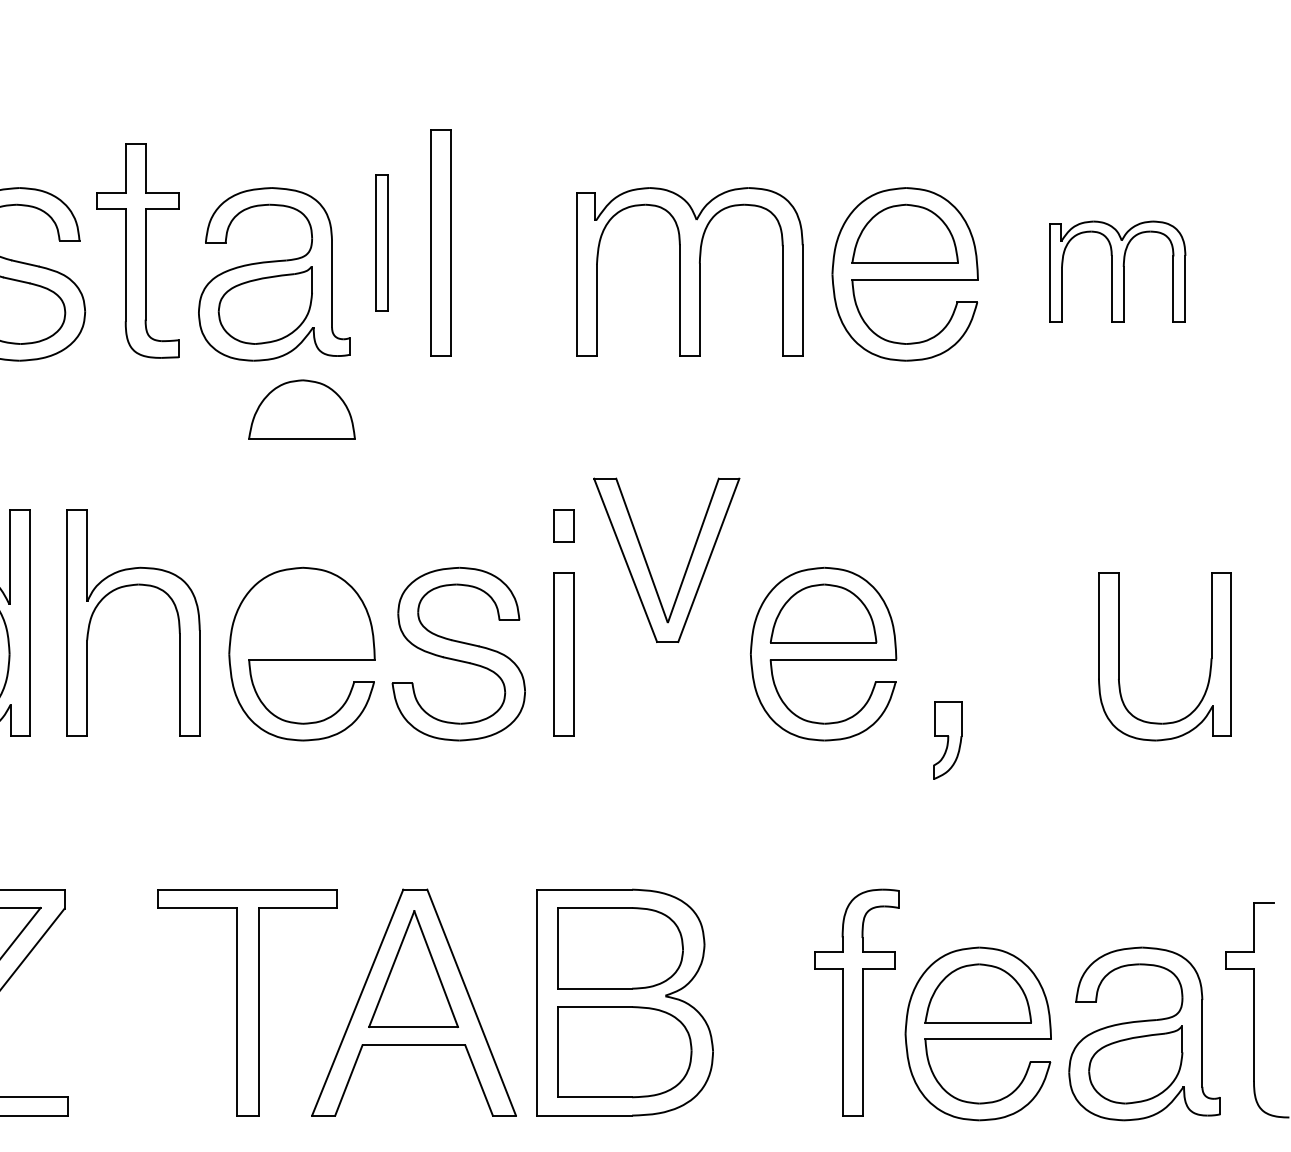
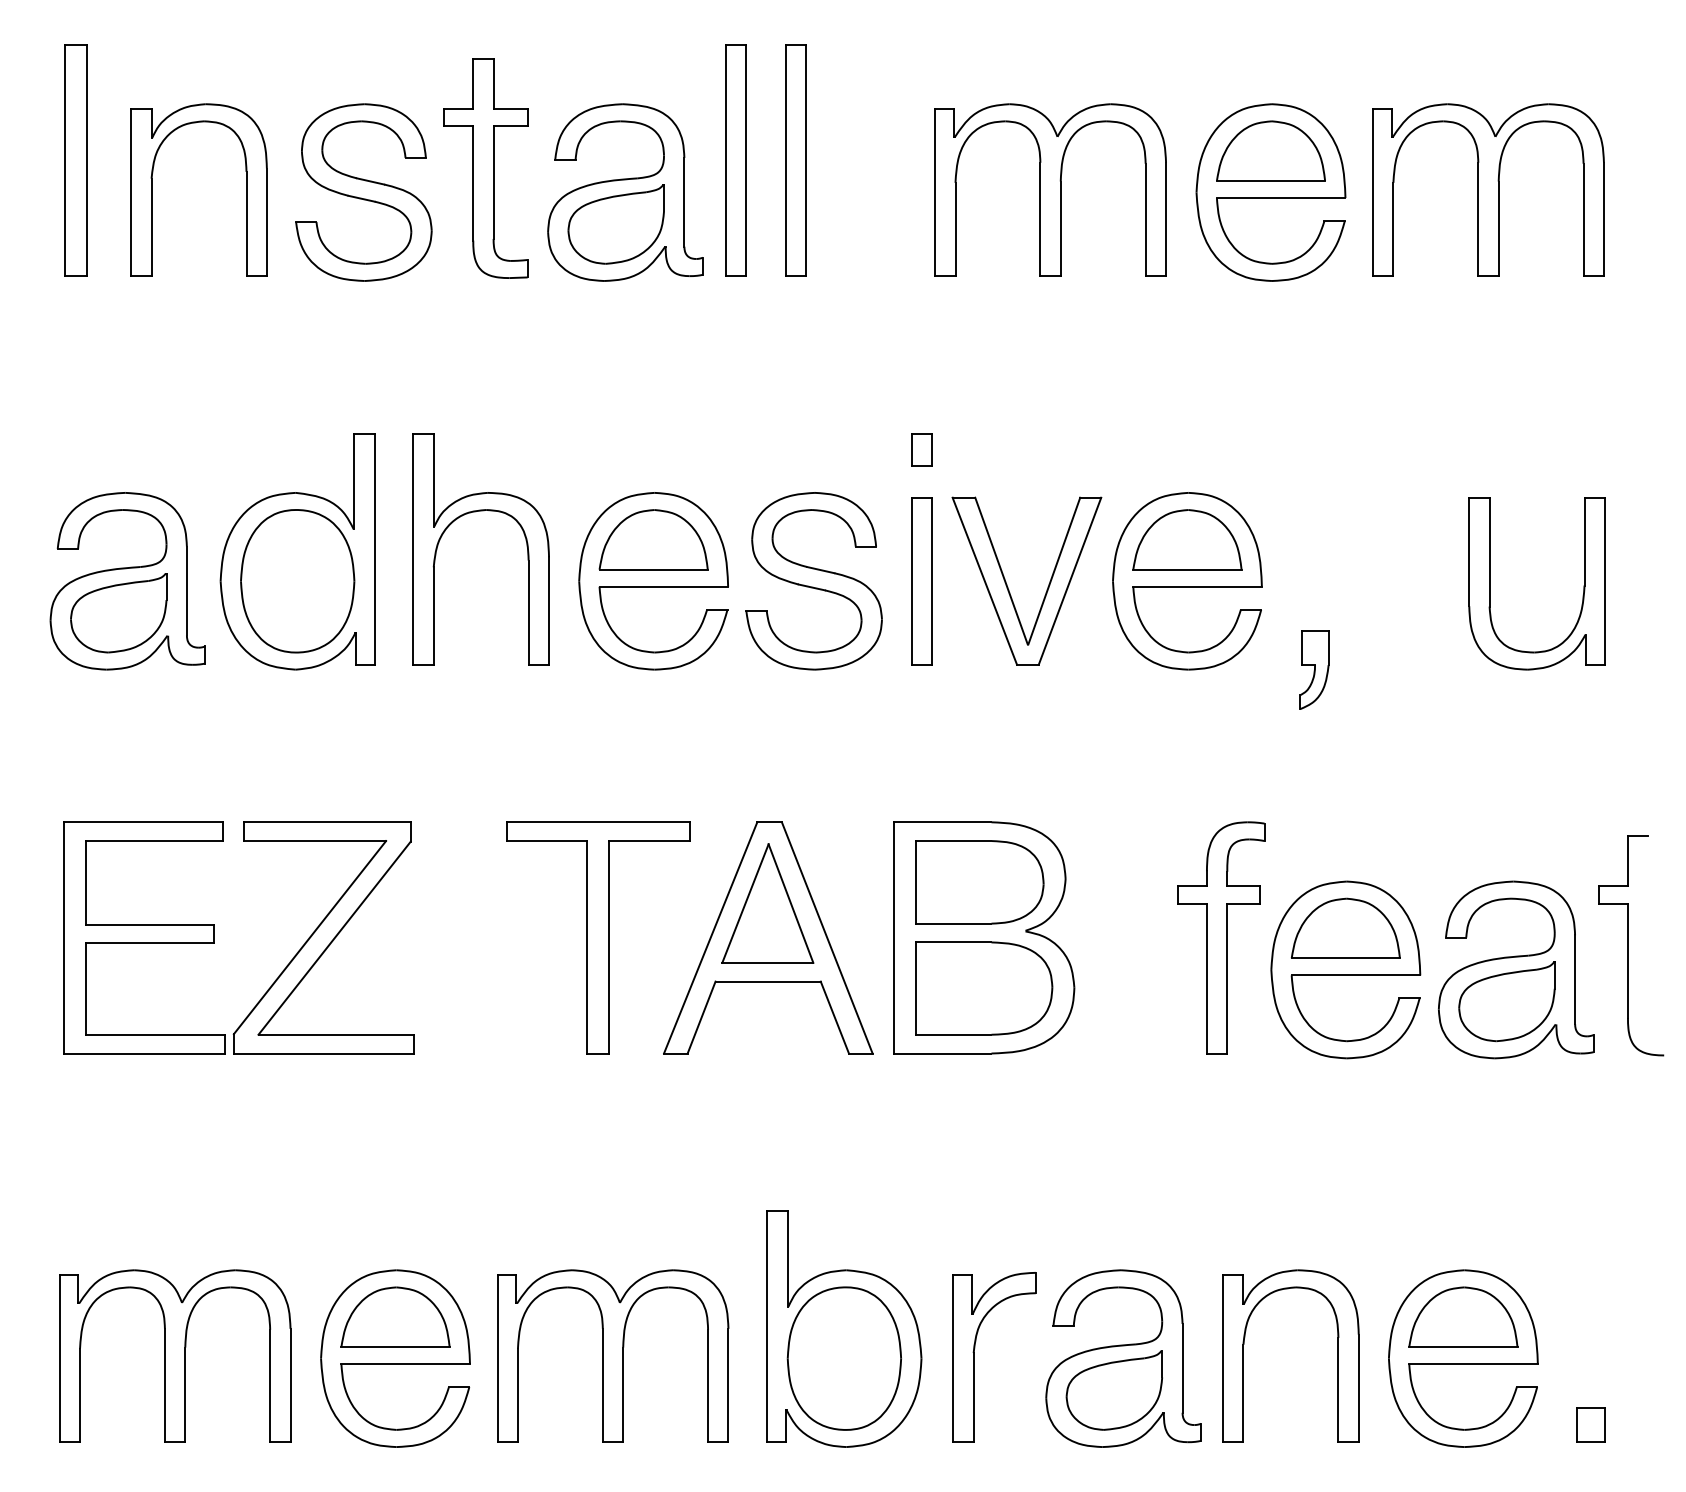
part: (381, 243) -> (735, 160), size x1.67
part: (1117, 271) -> (1488, 189), size x1.67
part: (301, 409) -> (653, 539), moved
part: (649, 568) -> (1009, 589), moved

